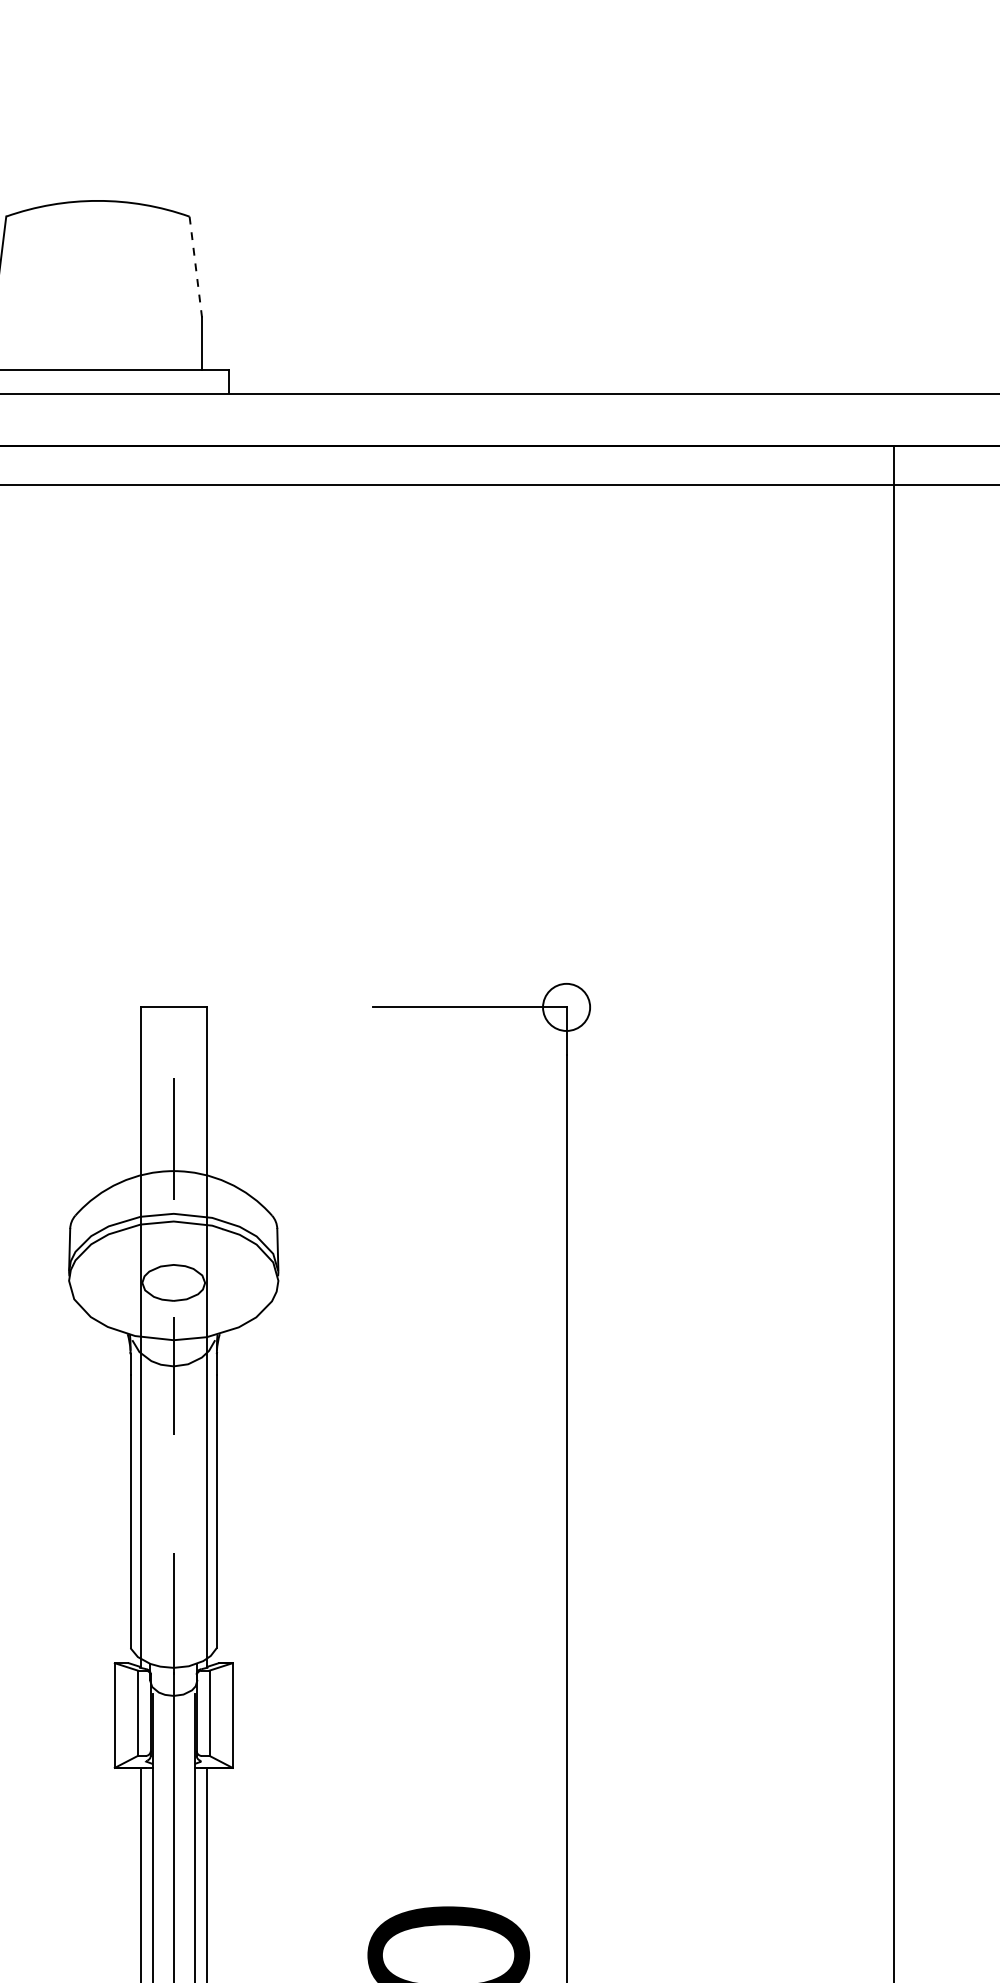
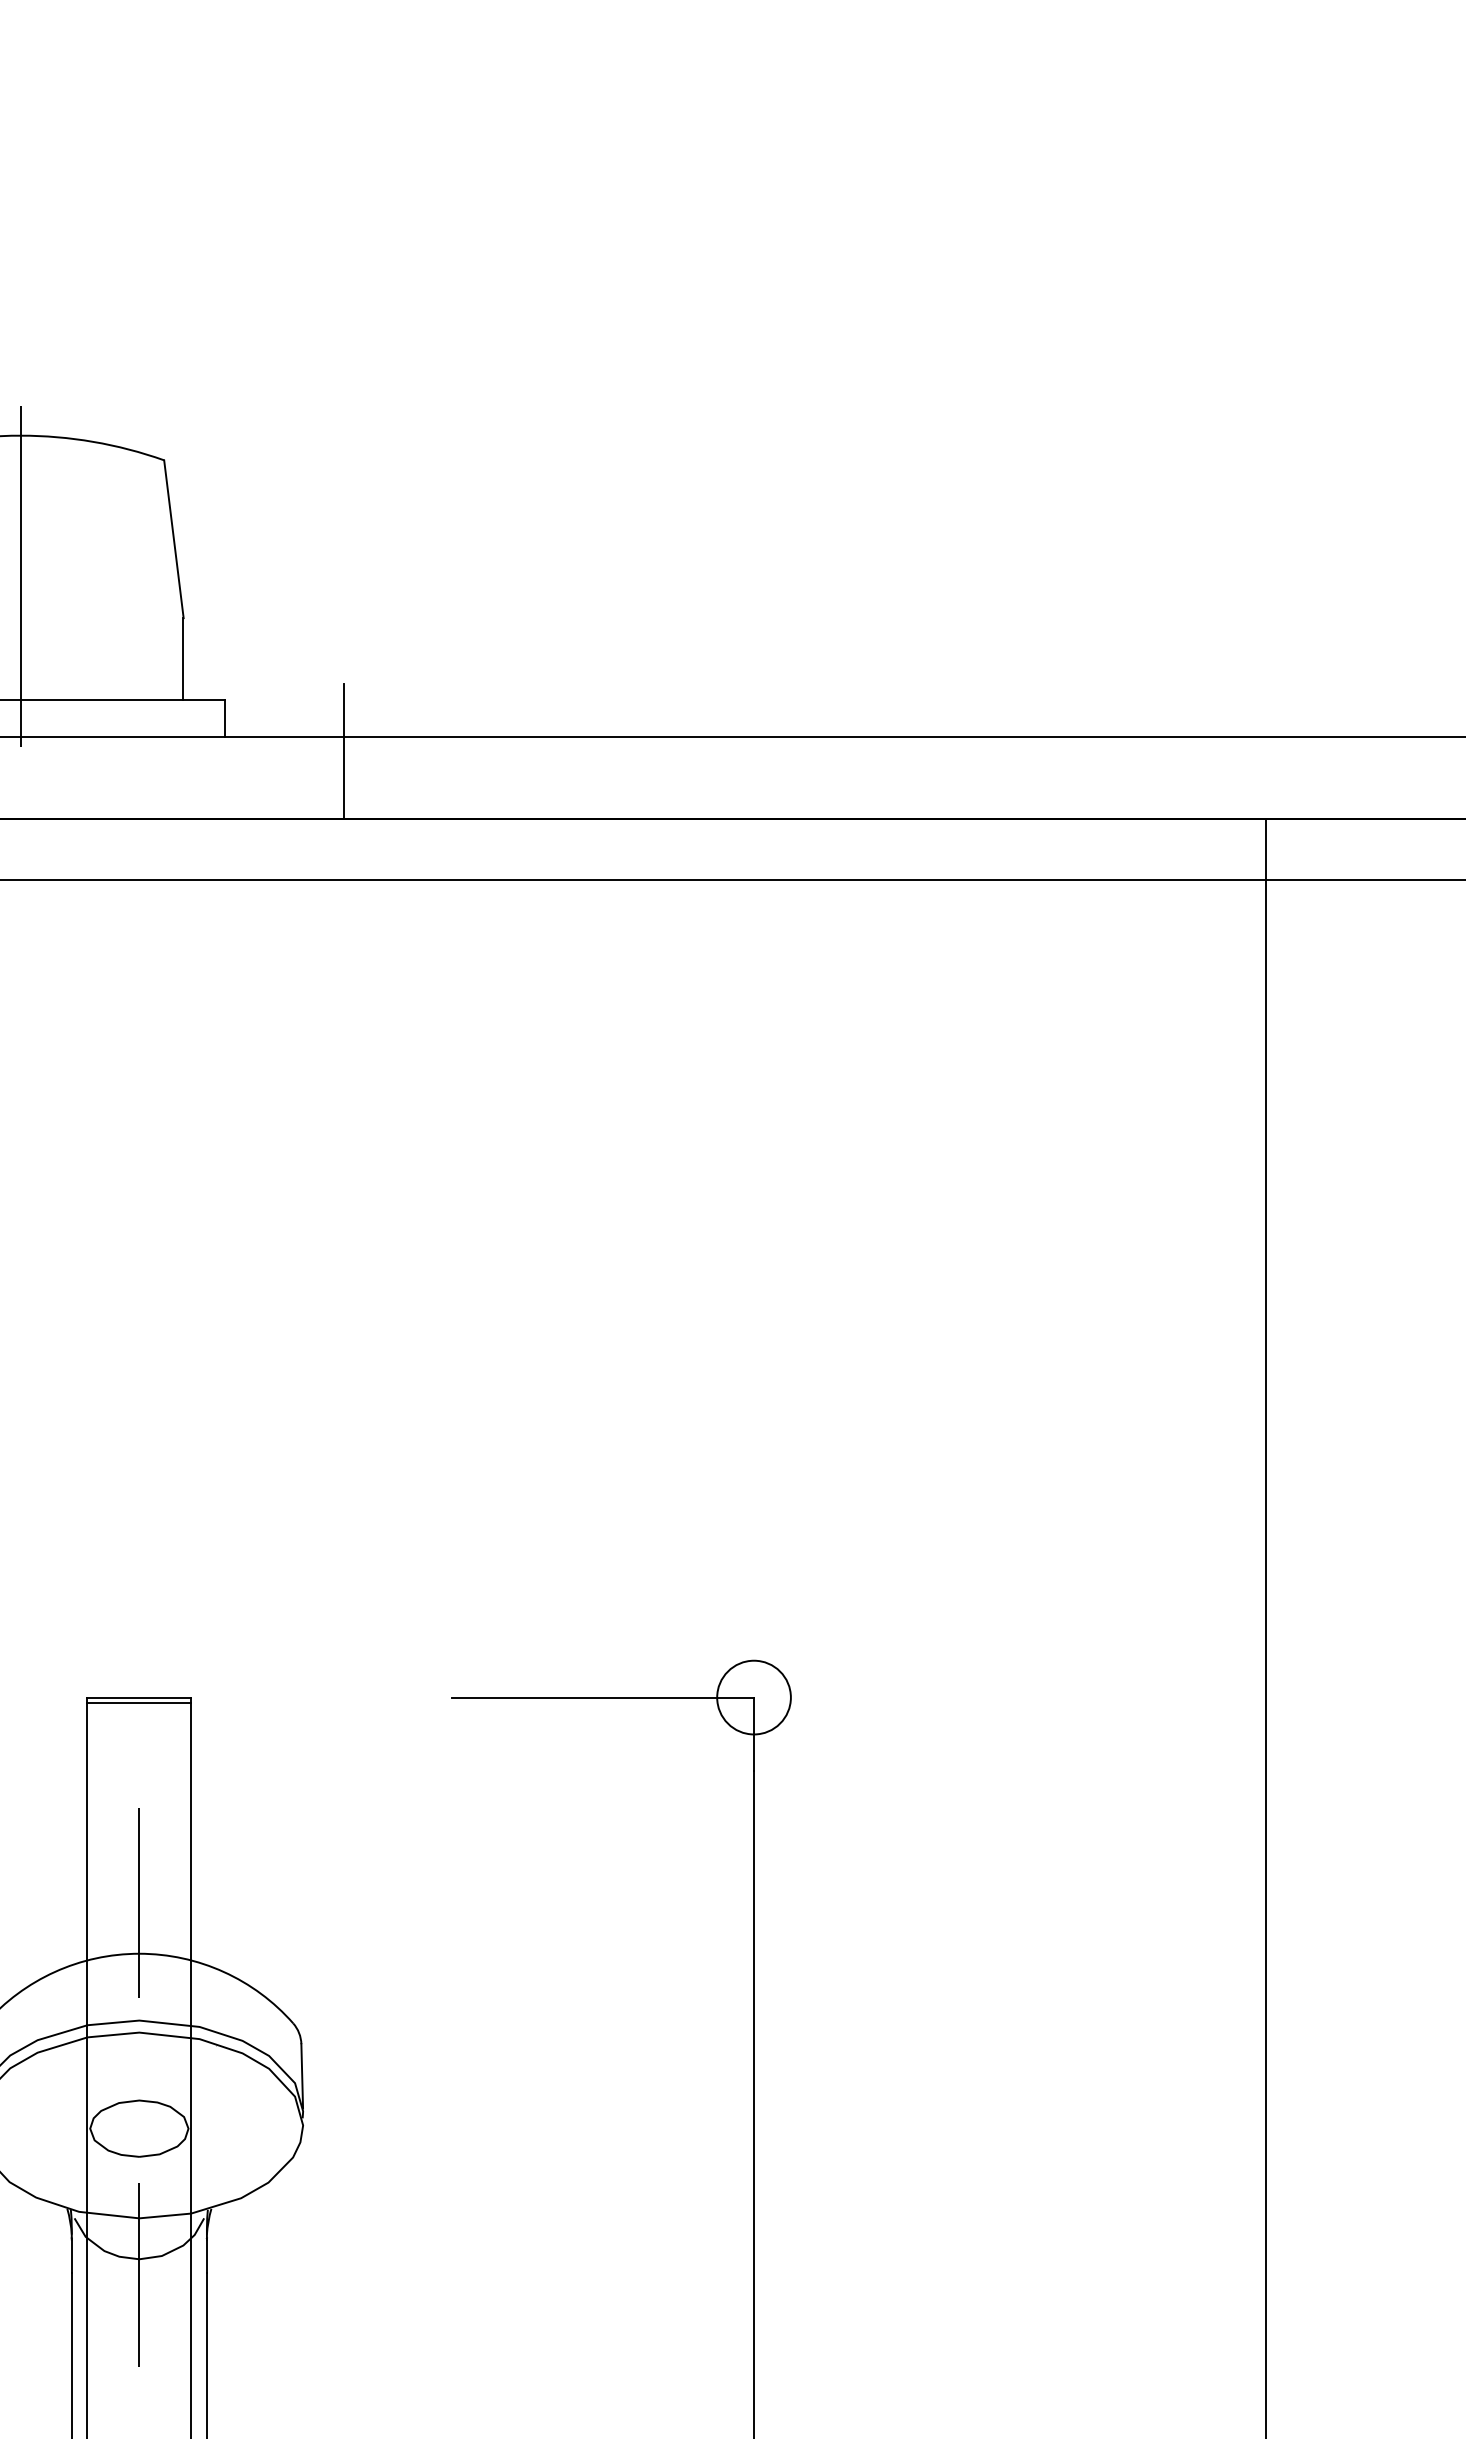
line: (195, 267) -> (173, 539), dashed -> solid
line: (97, 290) -> (20, 575), added
line: (304, 402) -> (343, 751), added
line: (173, 1010) -> (138, 1702), added

